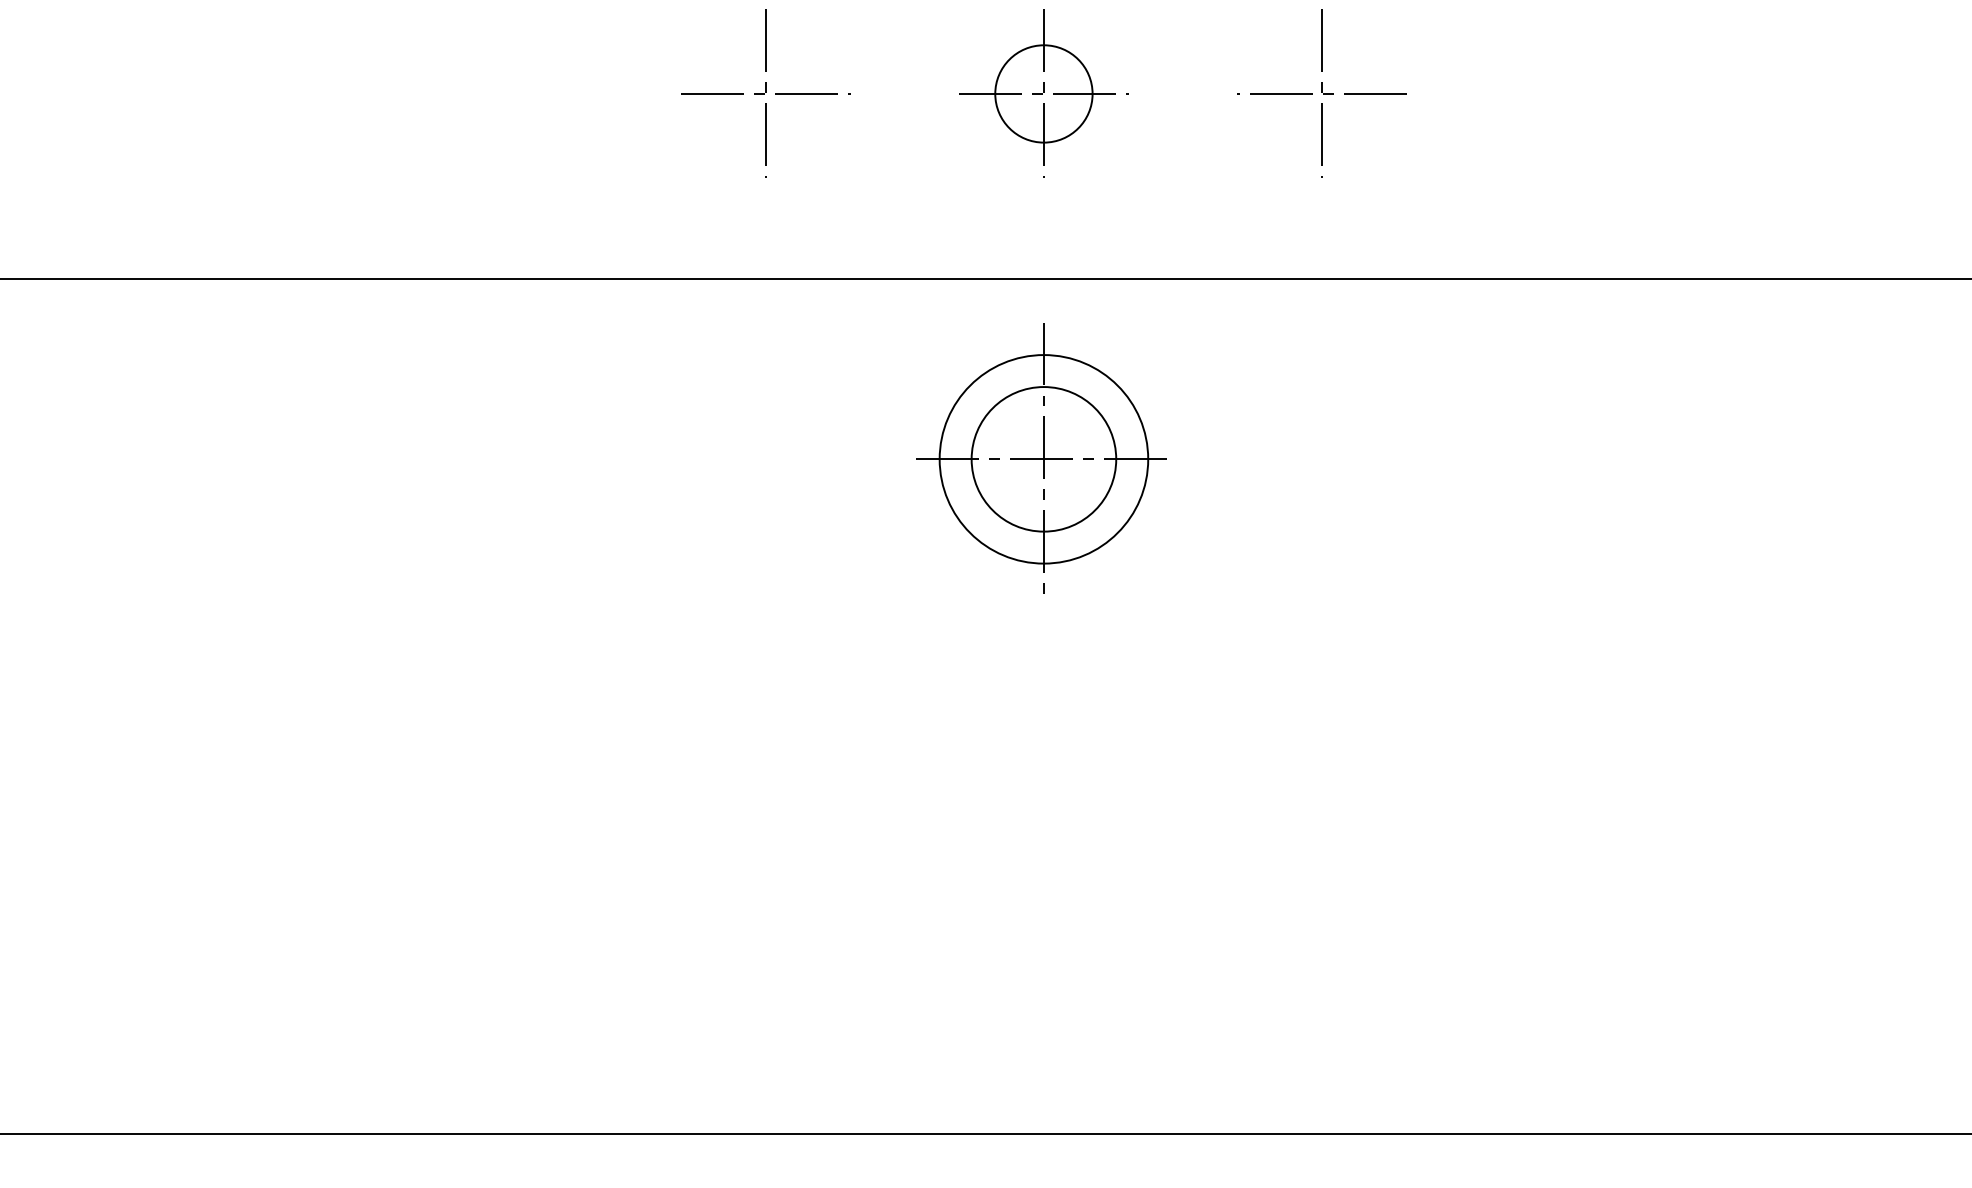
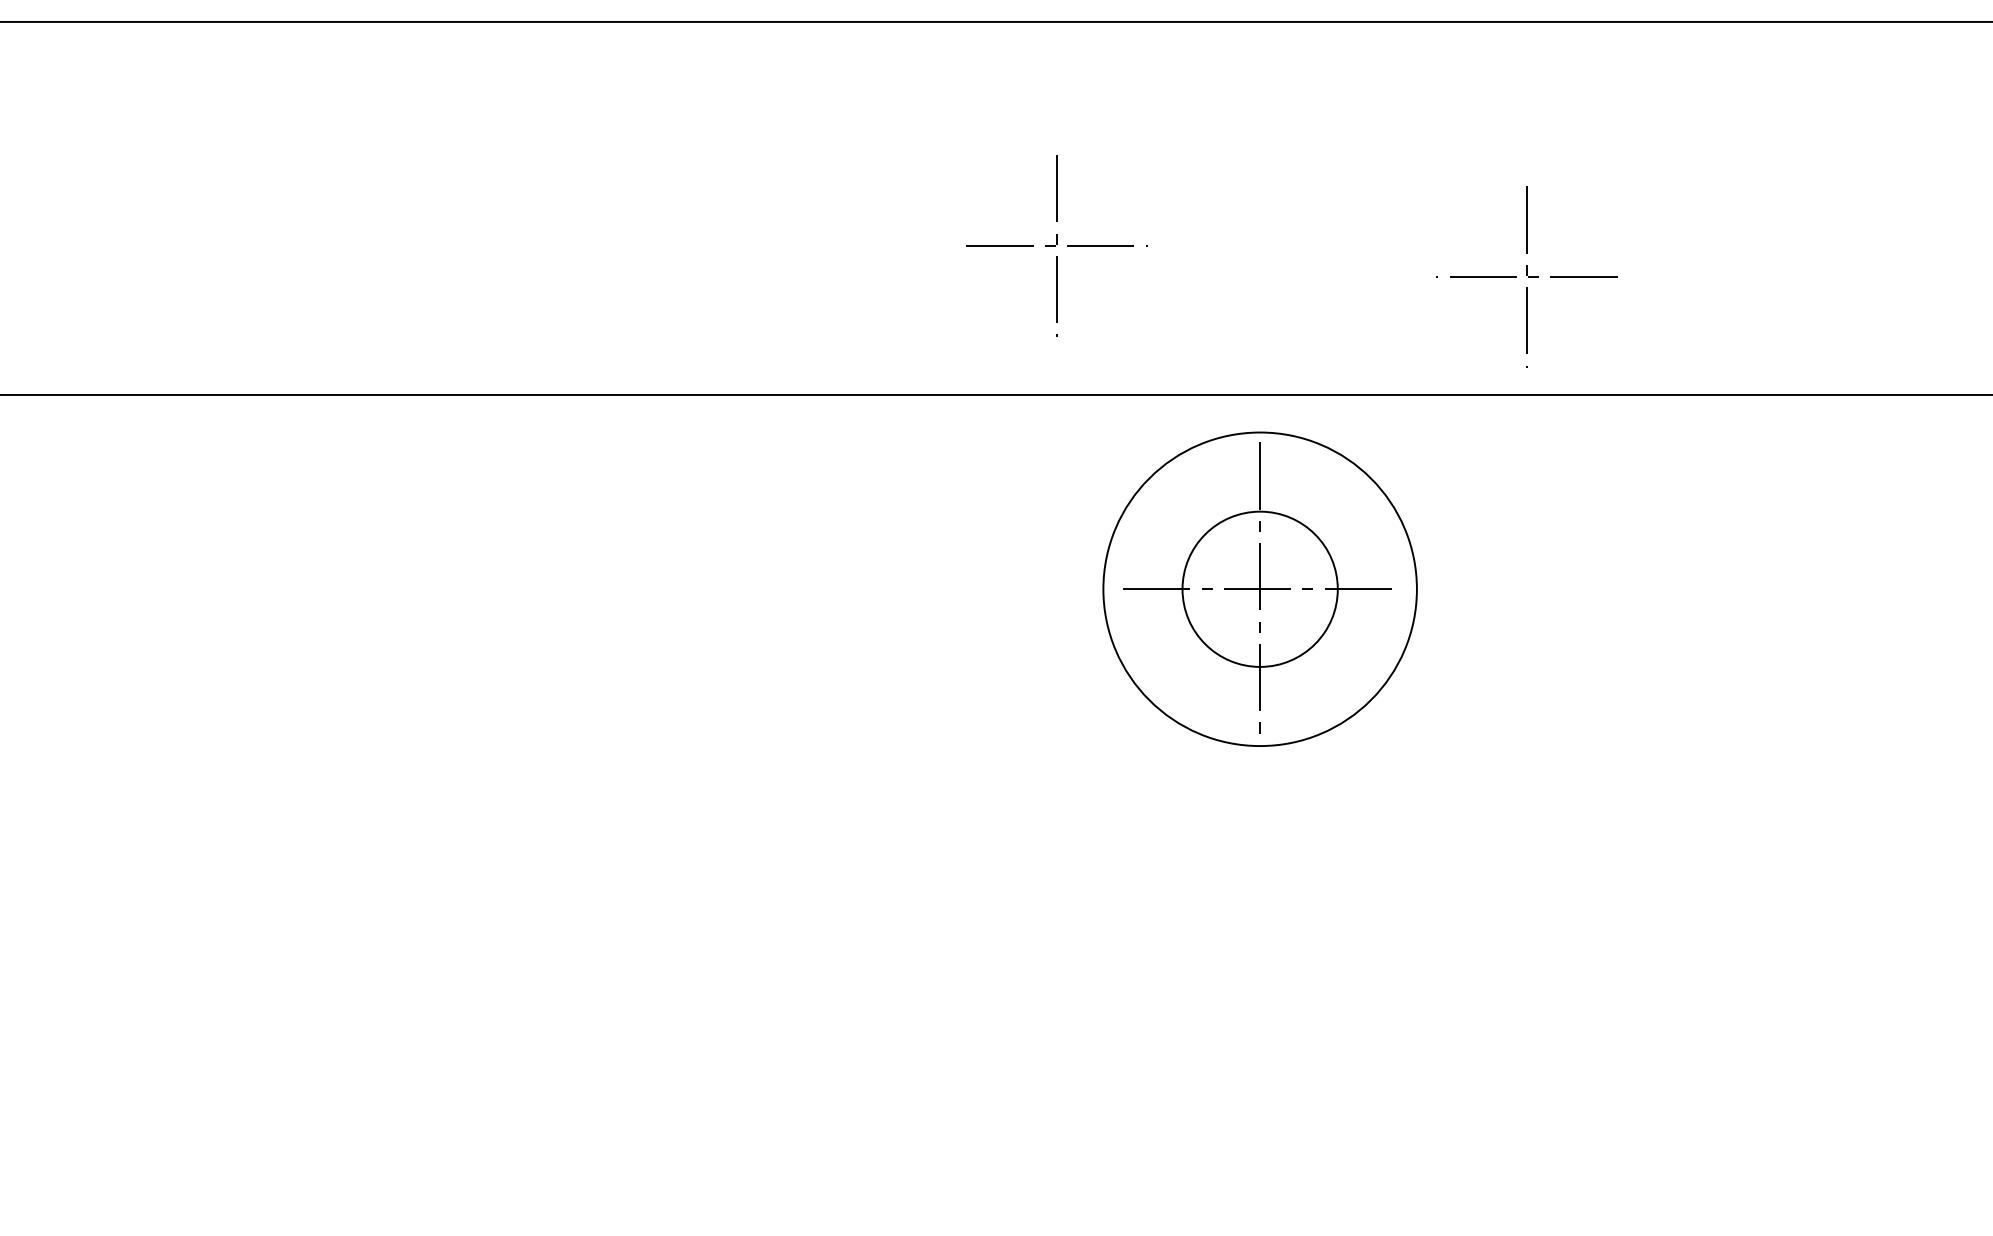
part: (765, 93) -> (1056, 245), moved
part: (1043, 93) -> (1259, 196), removed
part: (1321, 93) -> (1526, 276), moved
circle: (1043, 459) -> (1259, 589), size x1.4

